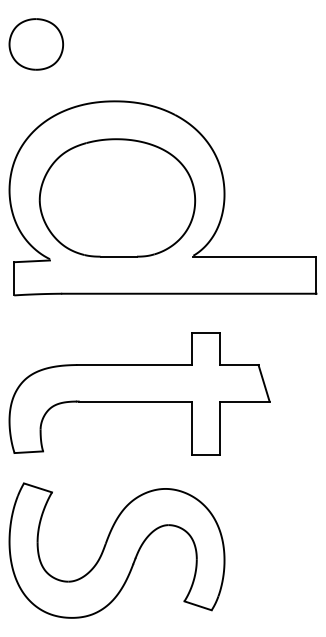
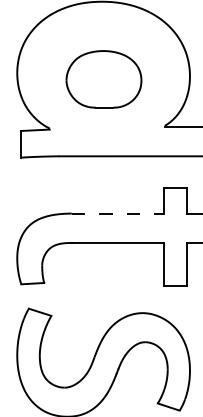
part: (117, 197) -> (103, 78), size x0.6
line: (135, 365) -> (118, 213), solid -> dashed

